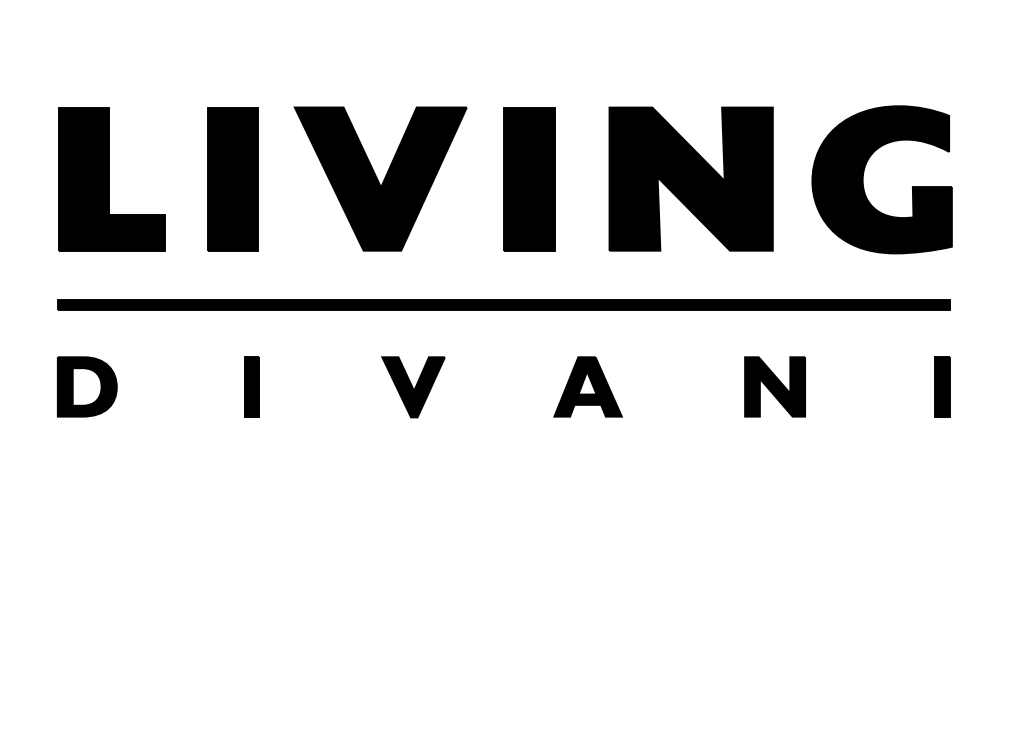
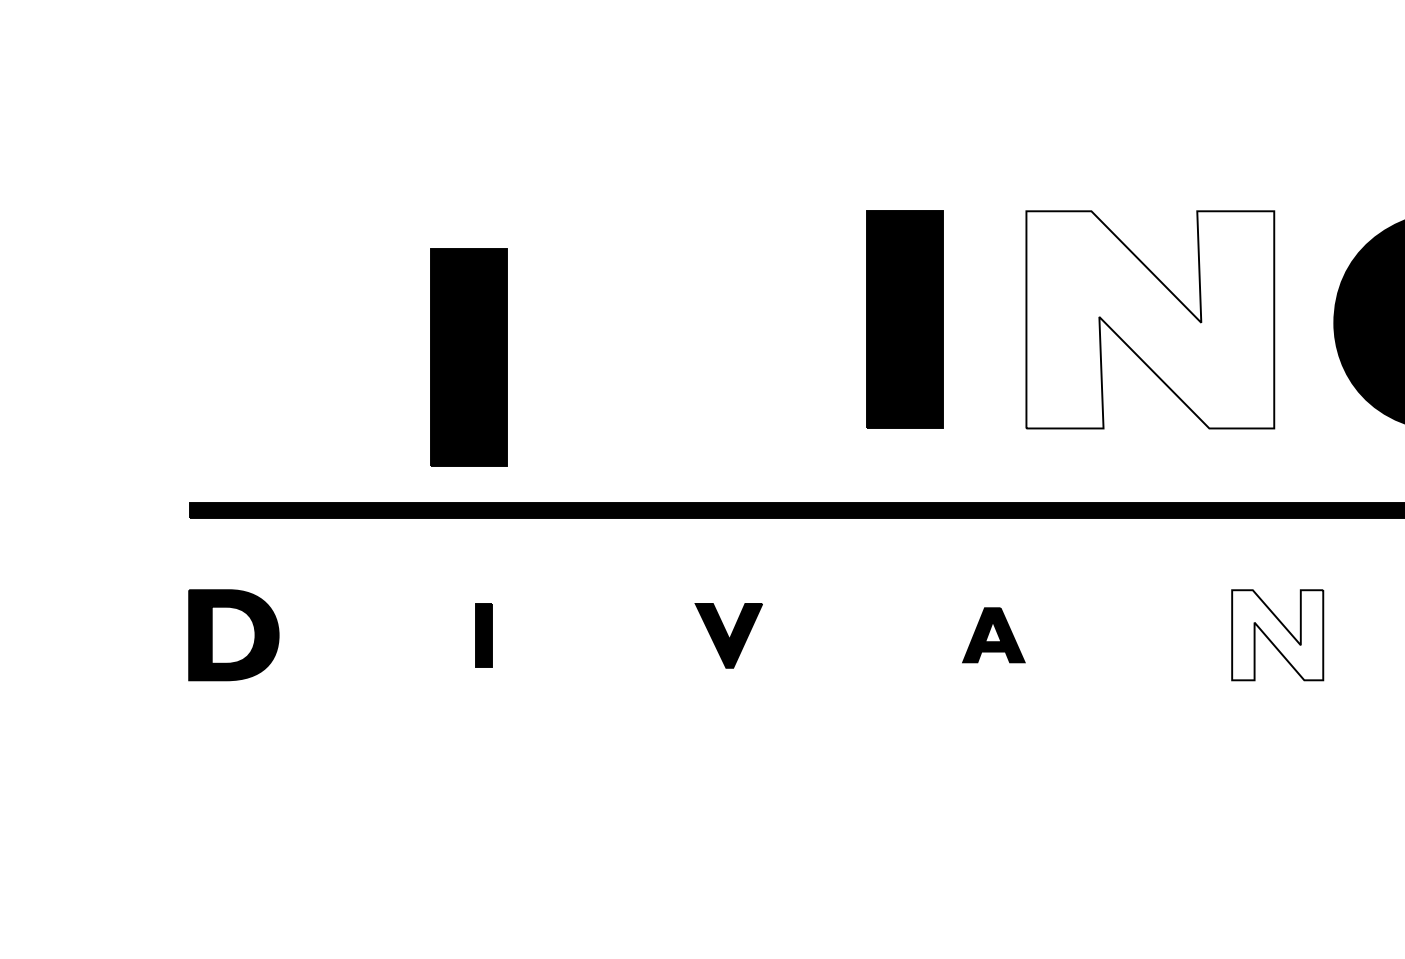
part: (380, 178) -> (678, 318), removed
fill: (690, 178) -> (1149, 318), removed
part: (111, 179) -> (270, 320), removed
part: (232, 179) -> (467, 358), moved
part: (251, 386) -> (483, 634), size x0.7
part: (587, 386) -> (992, 634), size x0.6
fill: (775, 386) -> (1278, 634), removed
part: (413, 387) -> (728, 636), size x0.7

